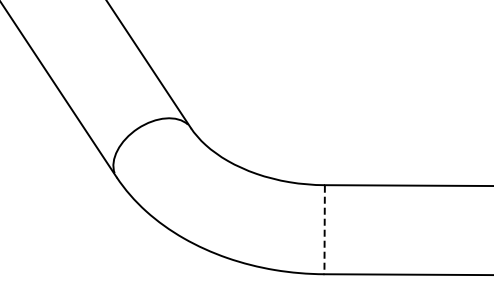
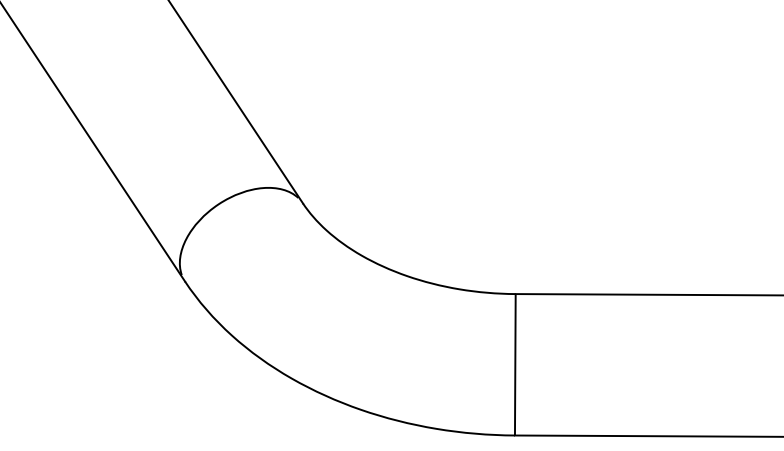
line: (324, 229) -> (515, 364), dashed -> solid

